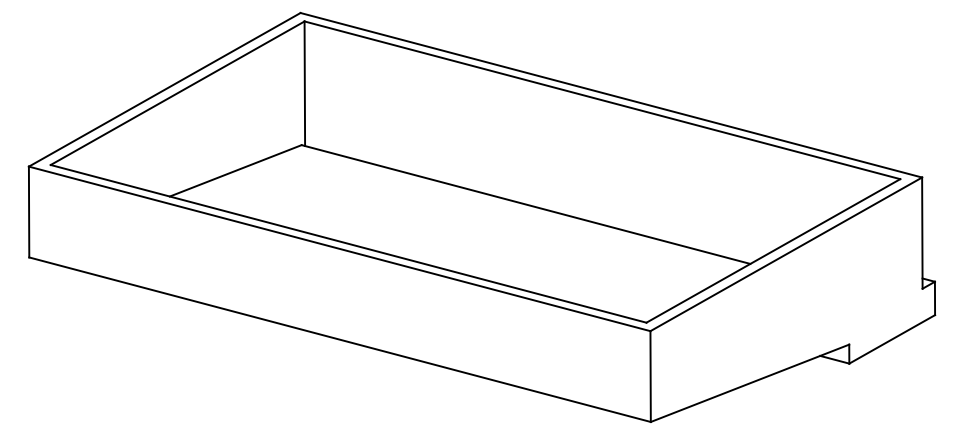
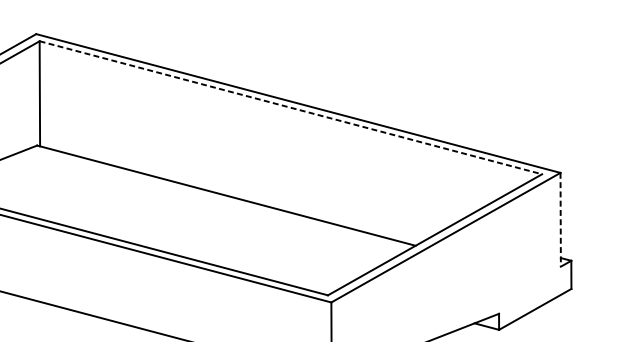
line: (602, 100) -> (290, 107), solid -> dashed
line: (922, 233) -> (560, 220), solid -> dashed

